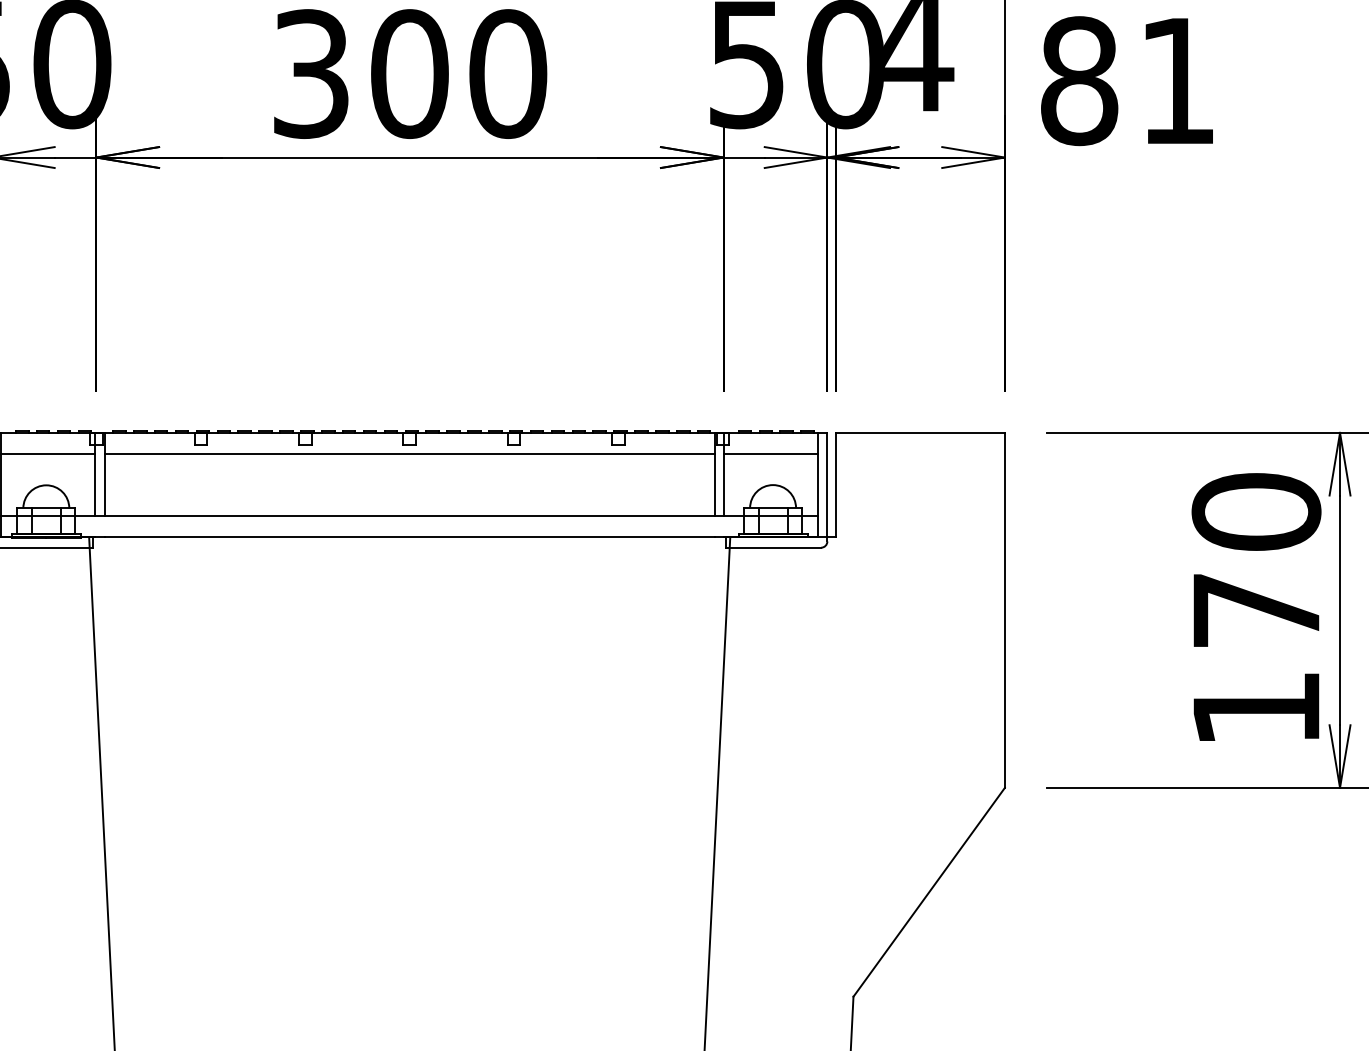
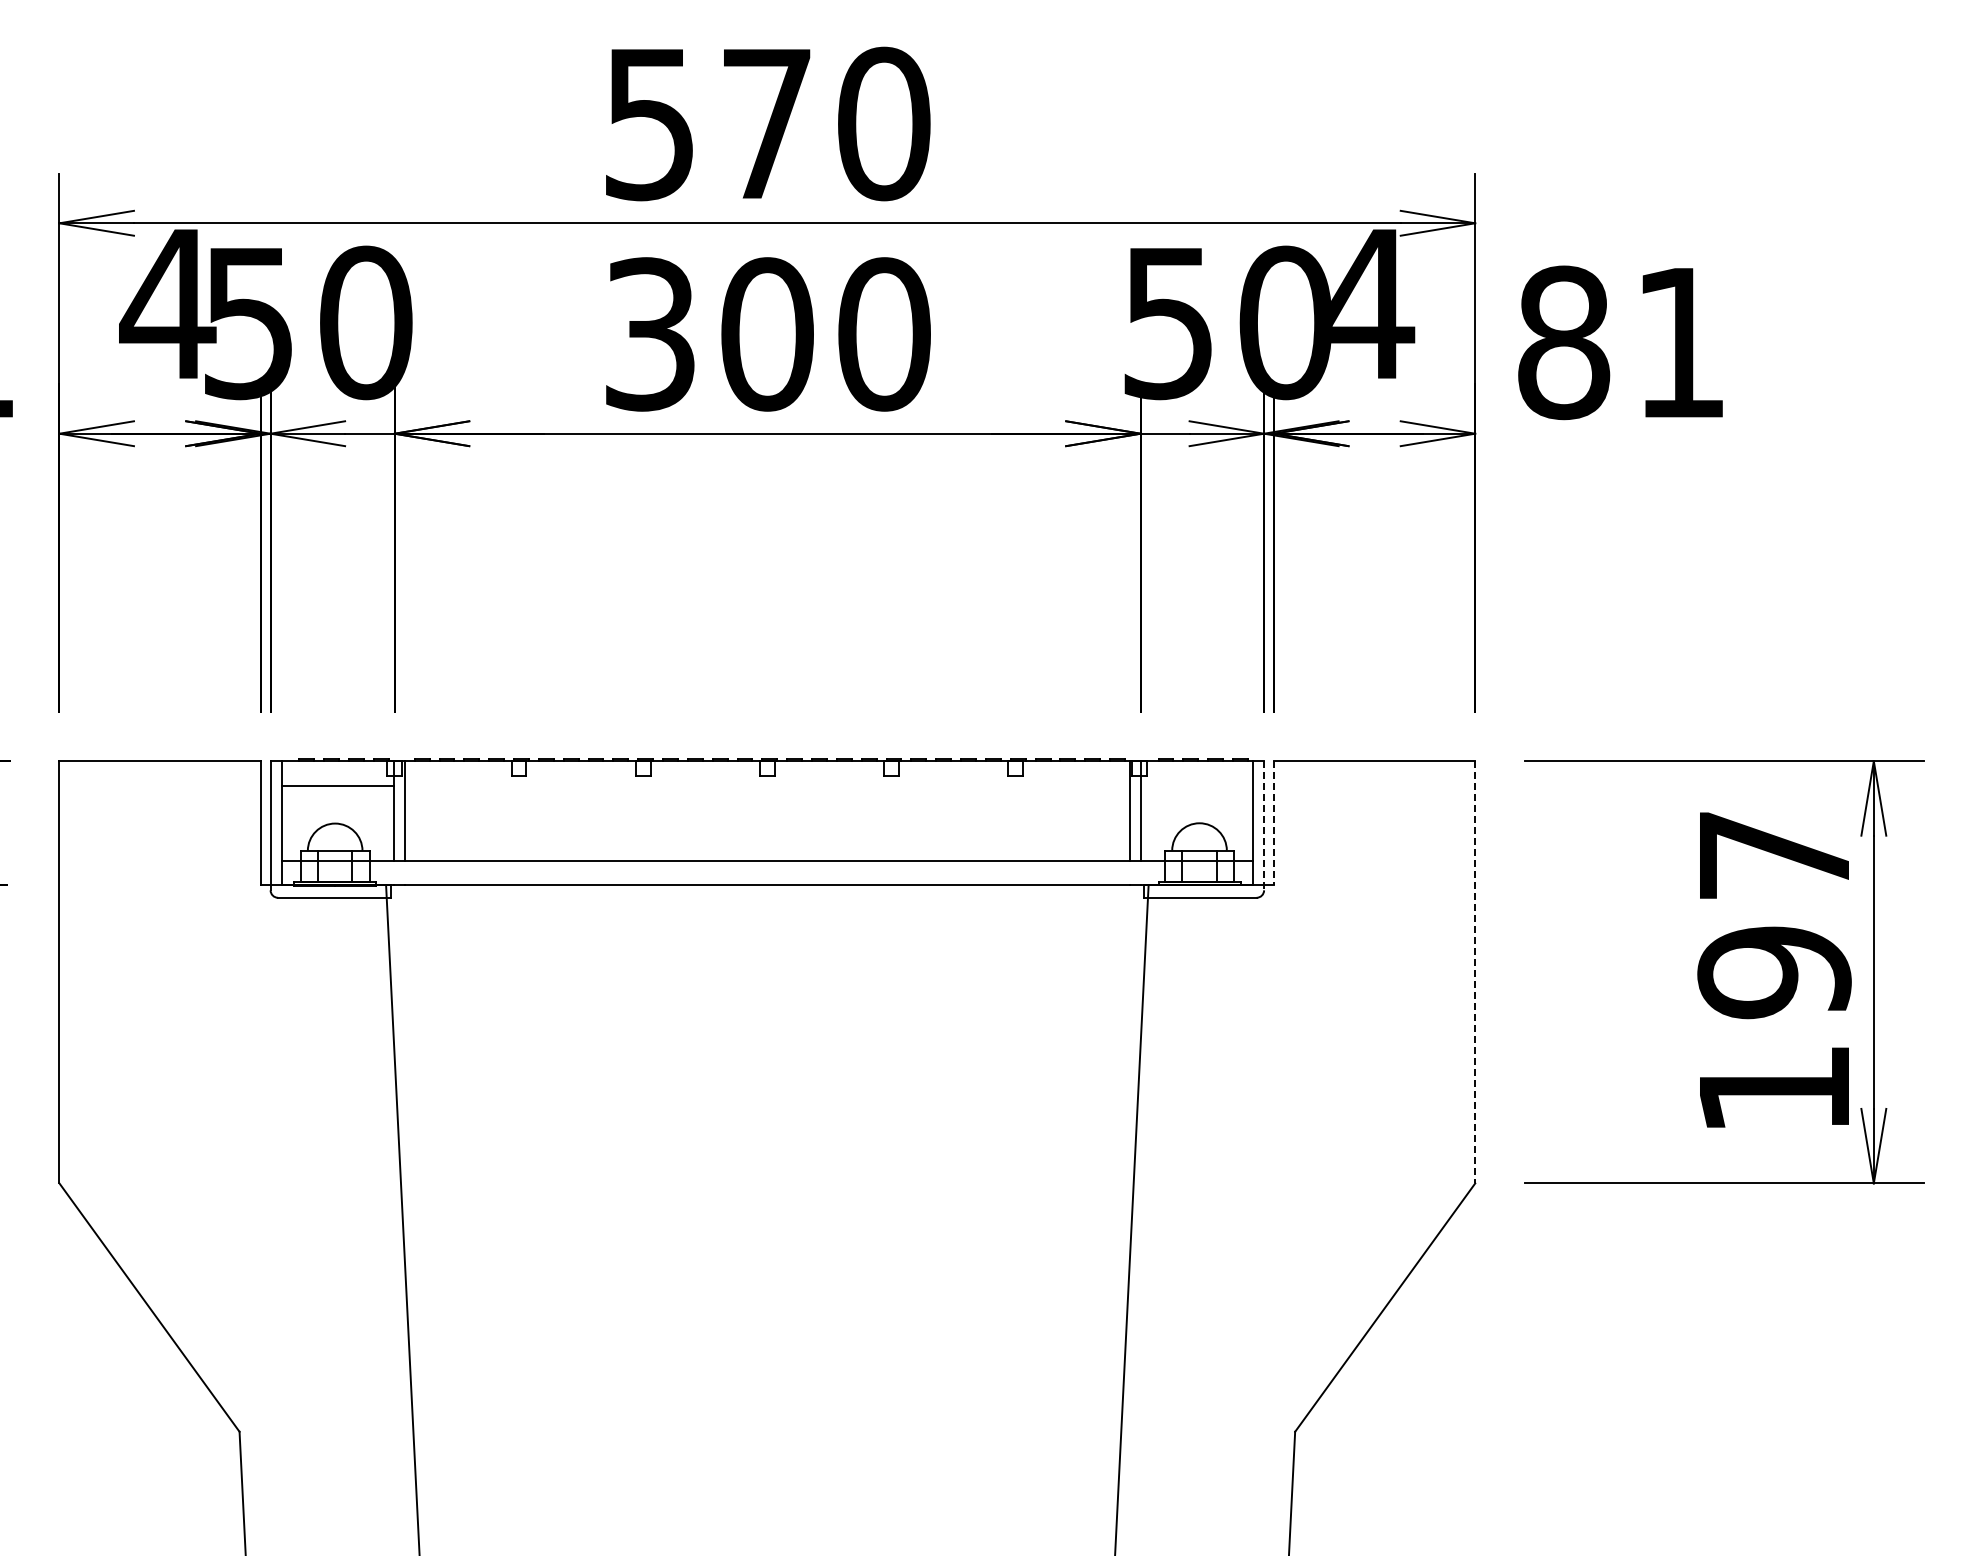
line: (408, 454) -> (766, 786), removed
line: (770, 454) -> (1196, 786), removed
line: (836, 485) -> (1274, 823), solid -> dashed
line: (827, 486) -> (1264, 825), solid -> dashed
text: (1256, 561) -> (1774, 914), 170 -> 197
line: (1005, 610) -> (1475, 972), solid -> dashed

